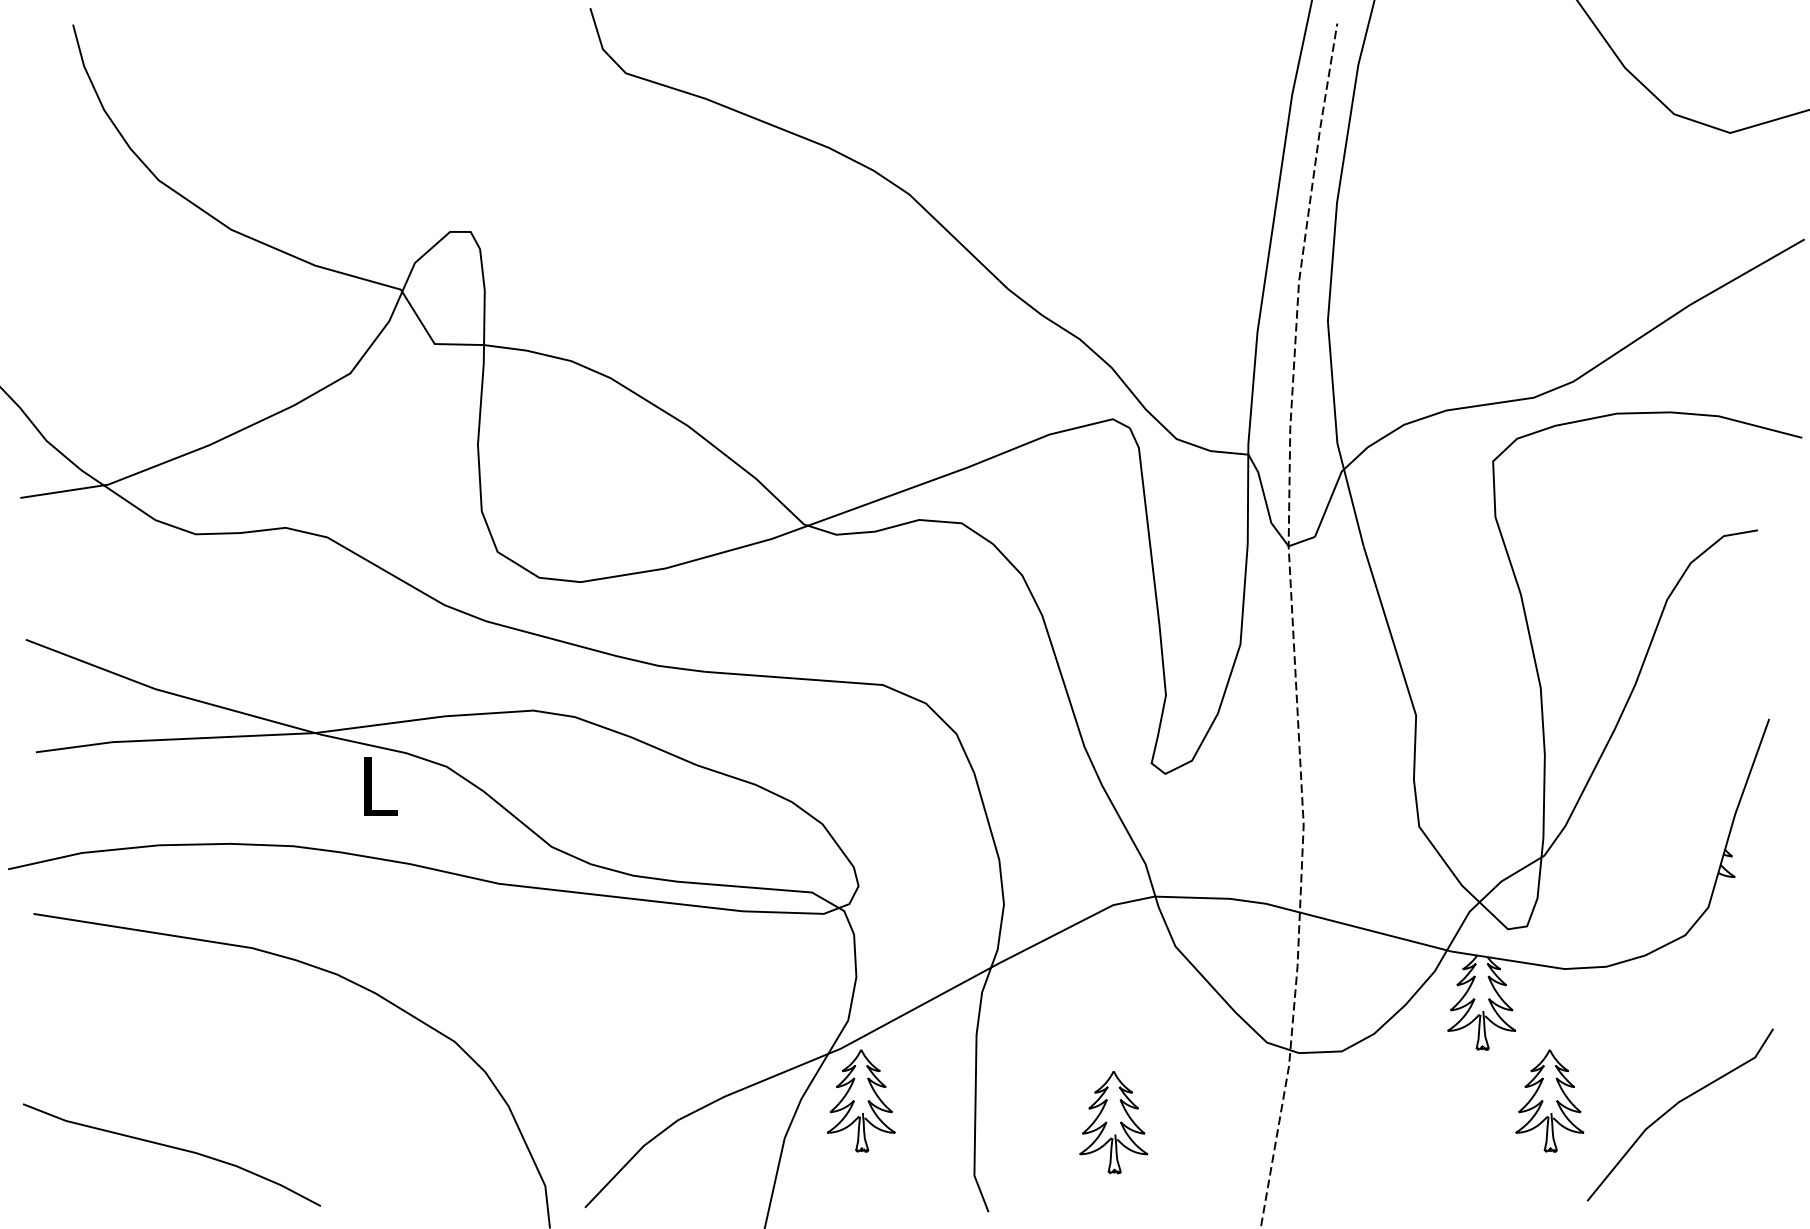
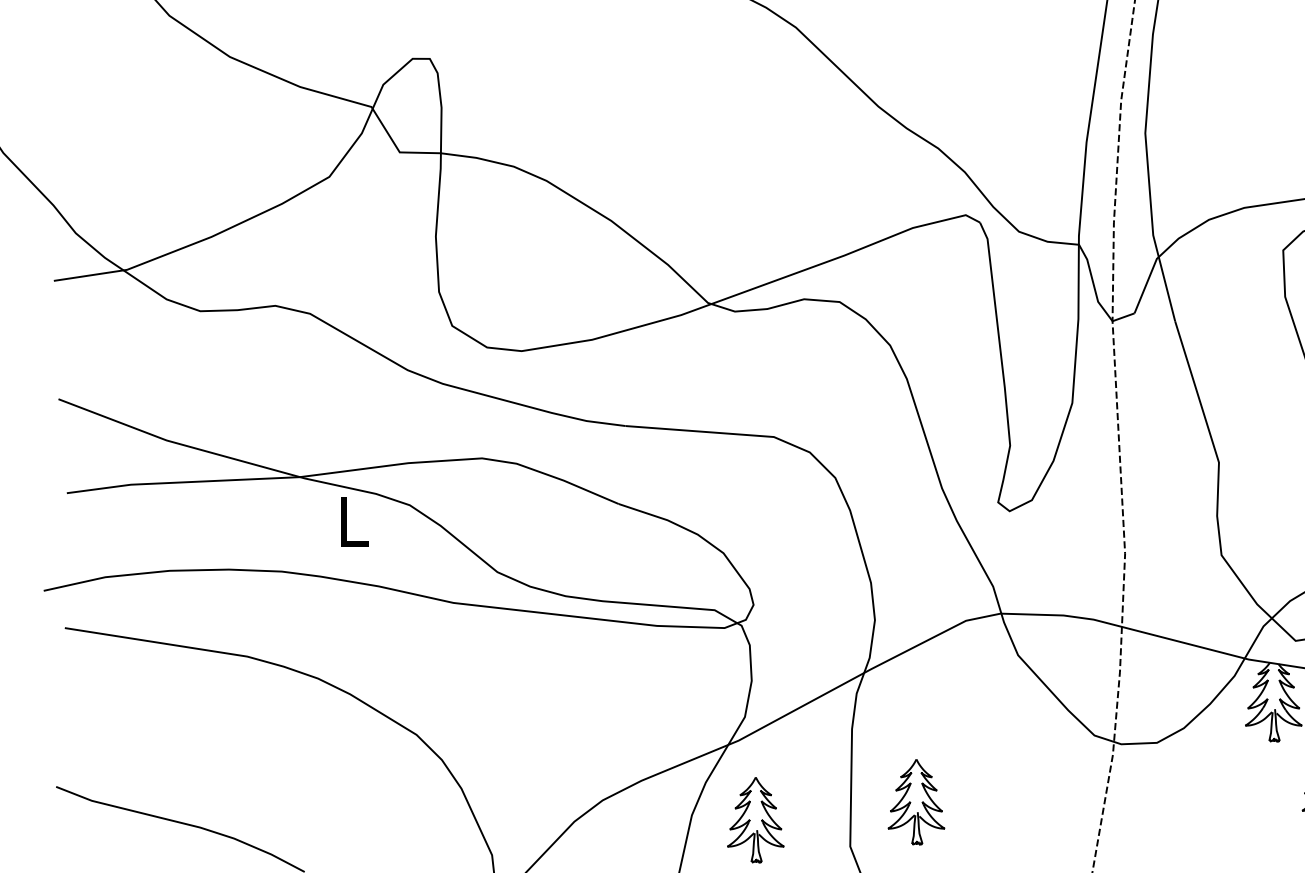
part: (860, 1100) -> (755, 819), moved
part: (1113, 1122) -> (916, 802), moved

